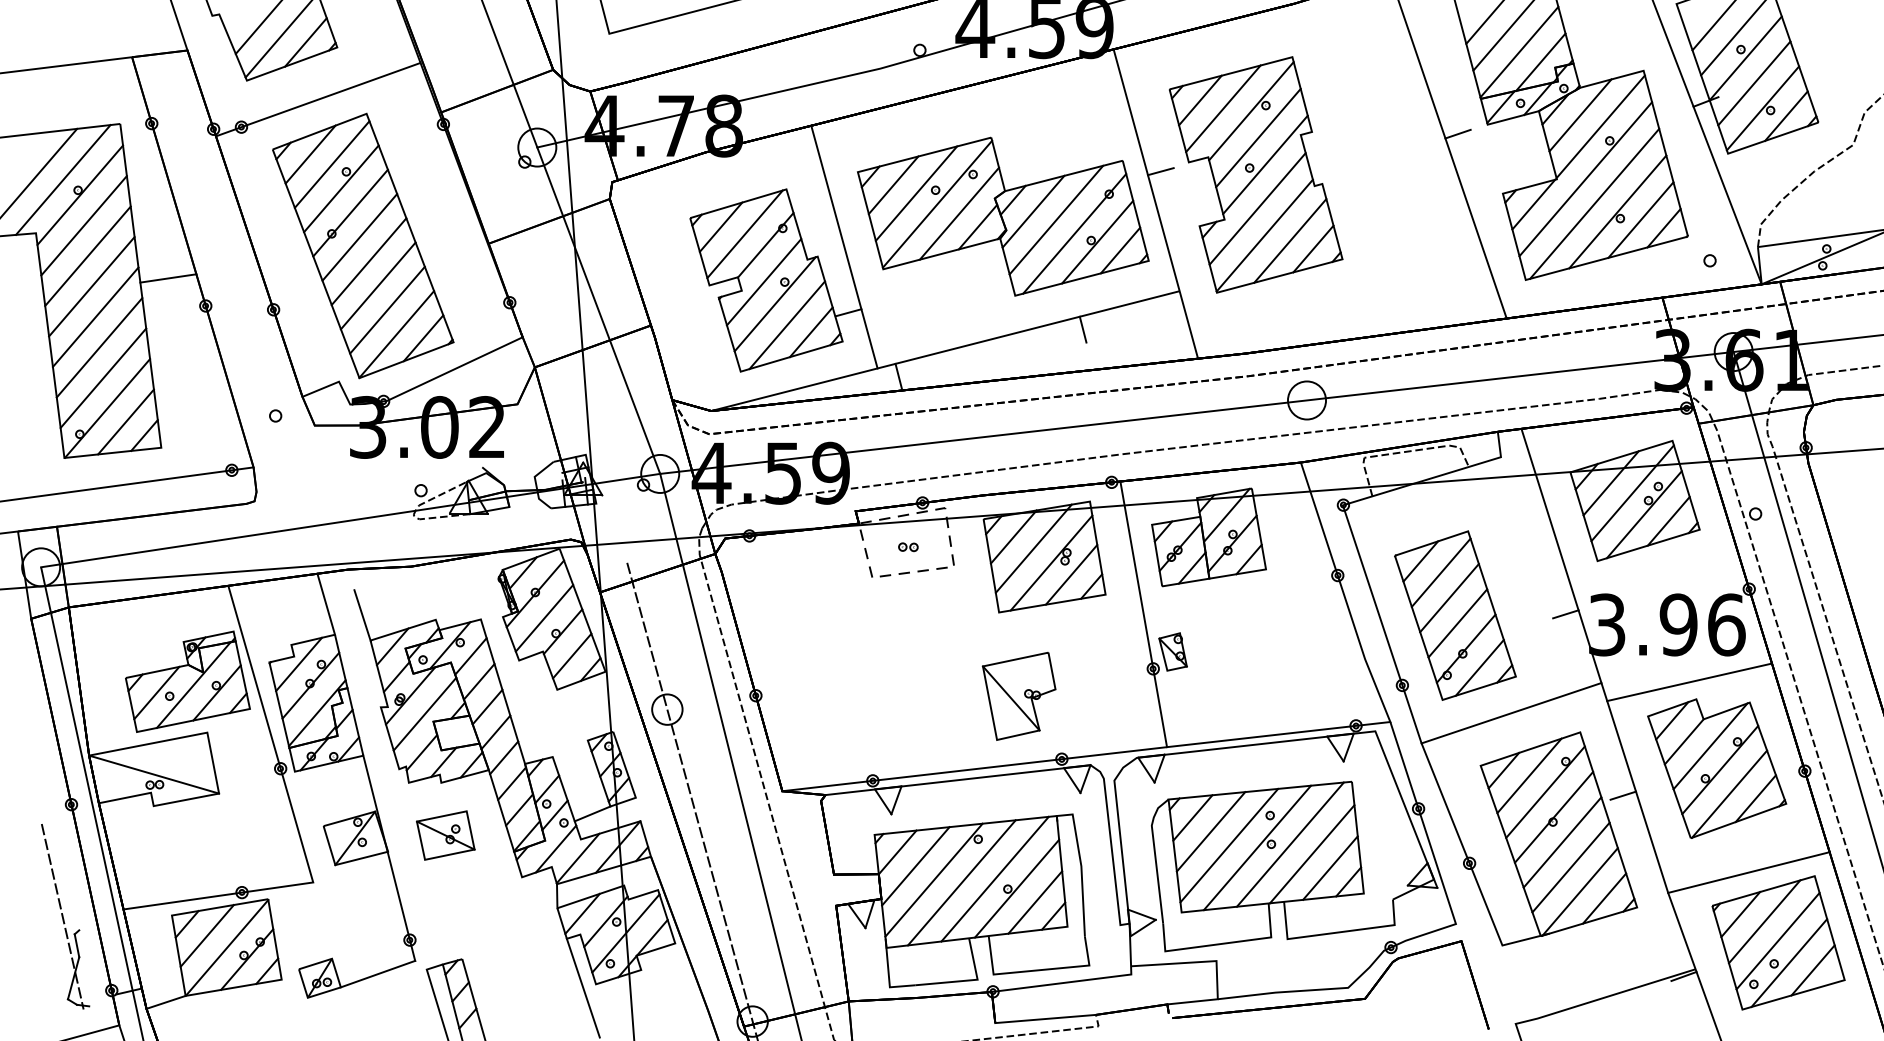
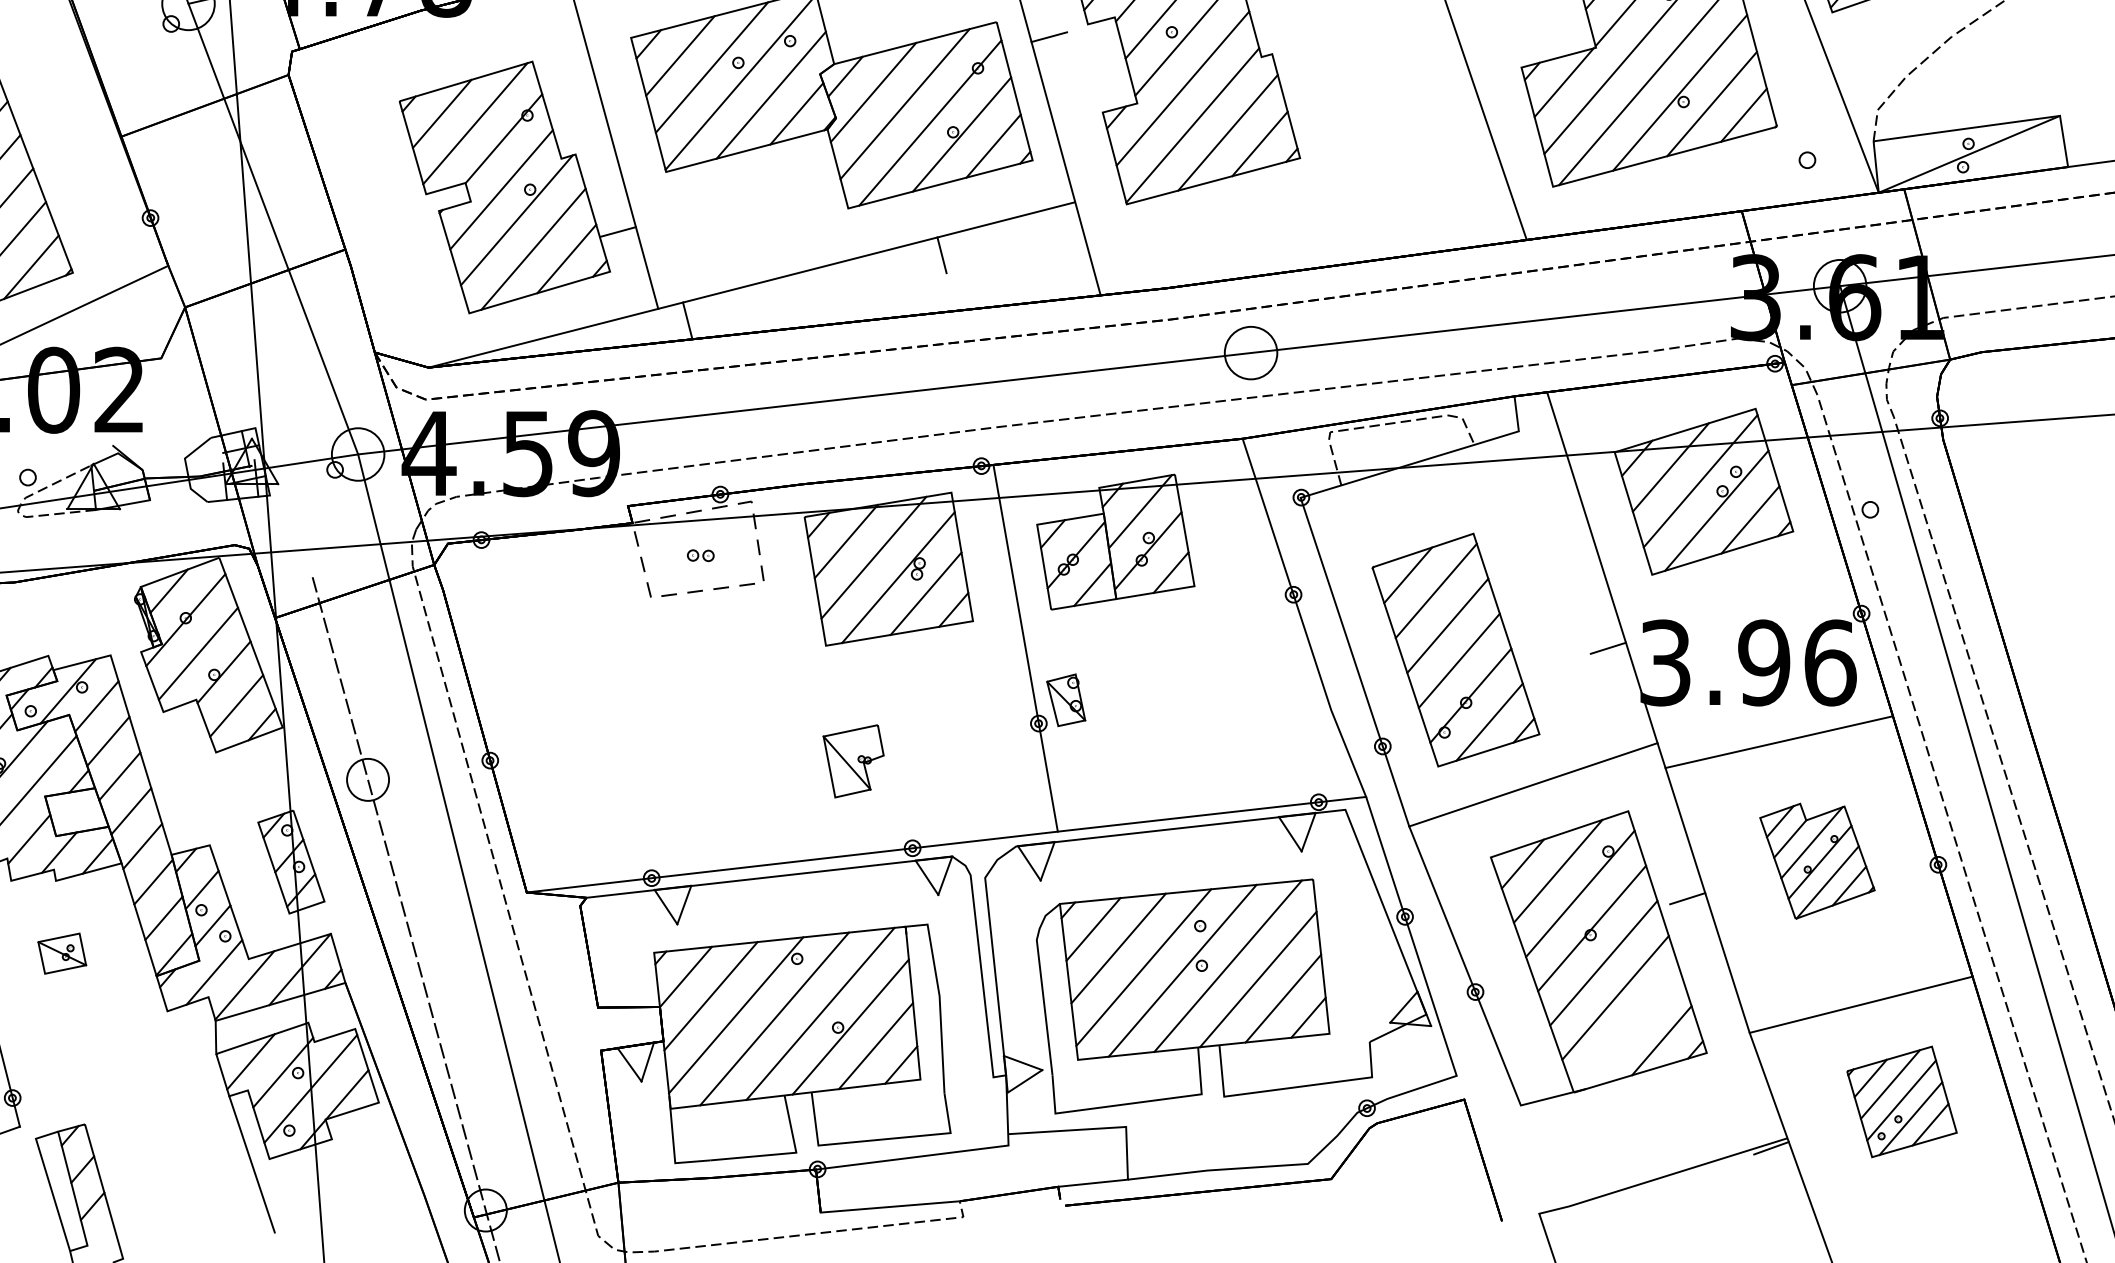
part: (1018, 695) -> (852, 760), size x0.6
part: (1717, 768) -> (1817, 861), size x0.6
line: (592, 813) -> (264, 923), removed
part: (445, 835) -> (61, 953), size x0.6
line: (1579, 891) -> (1627, 1030), removed
part: (1778, 942) -> (1901, 1101), size x0.6

